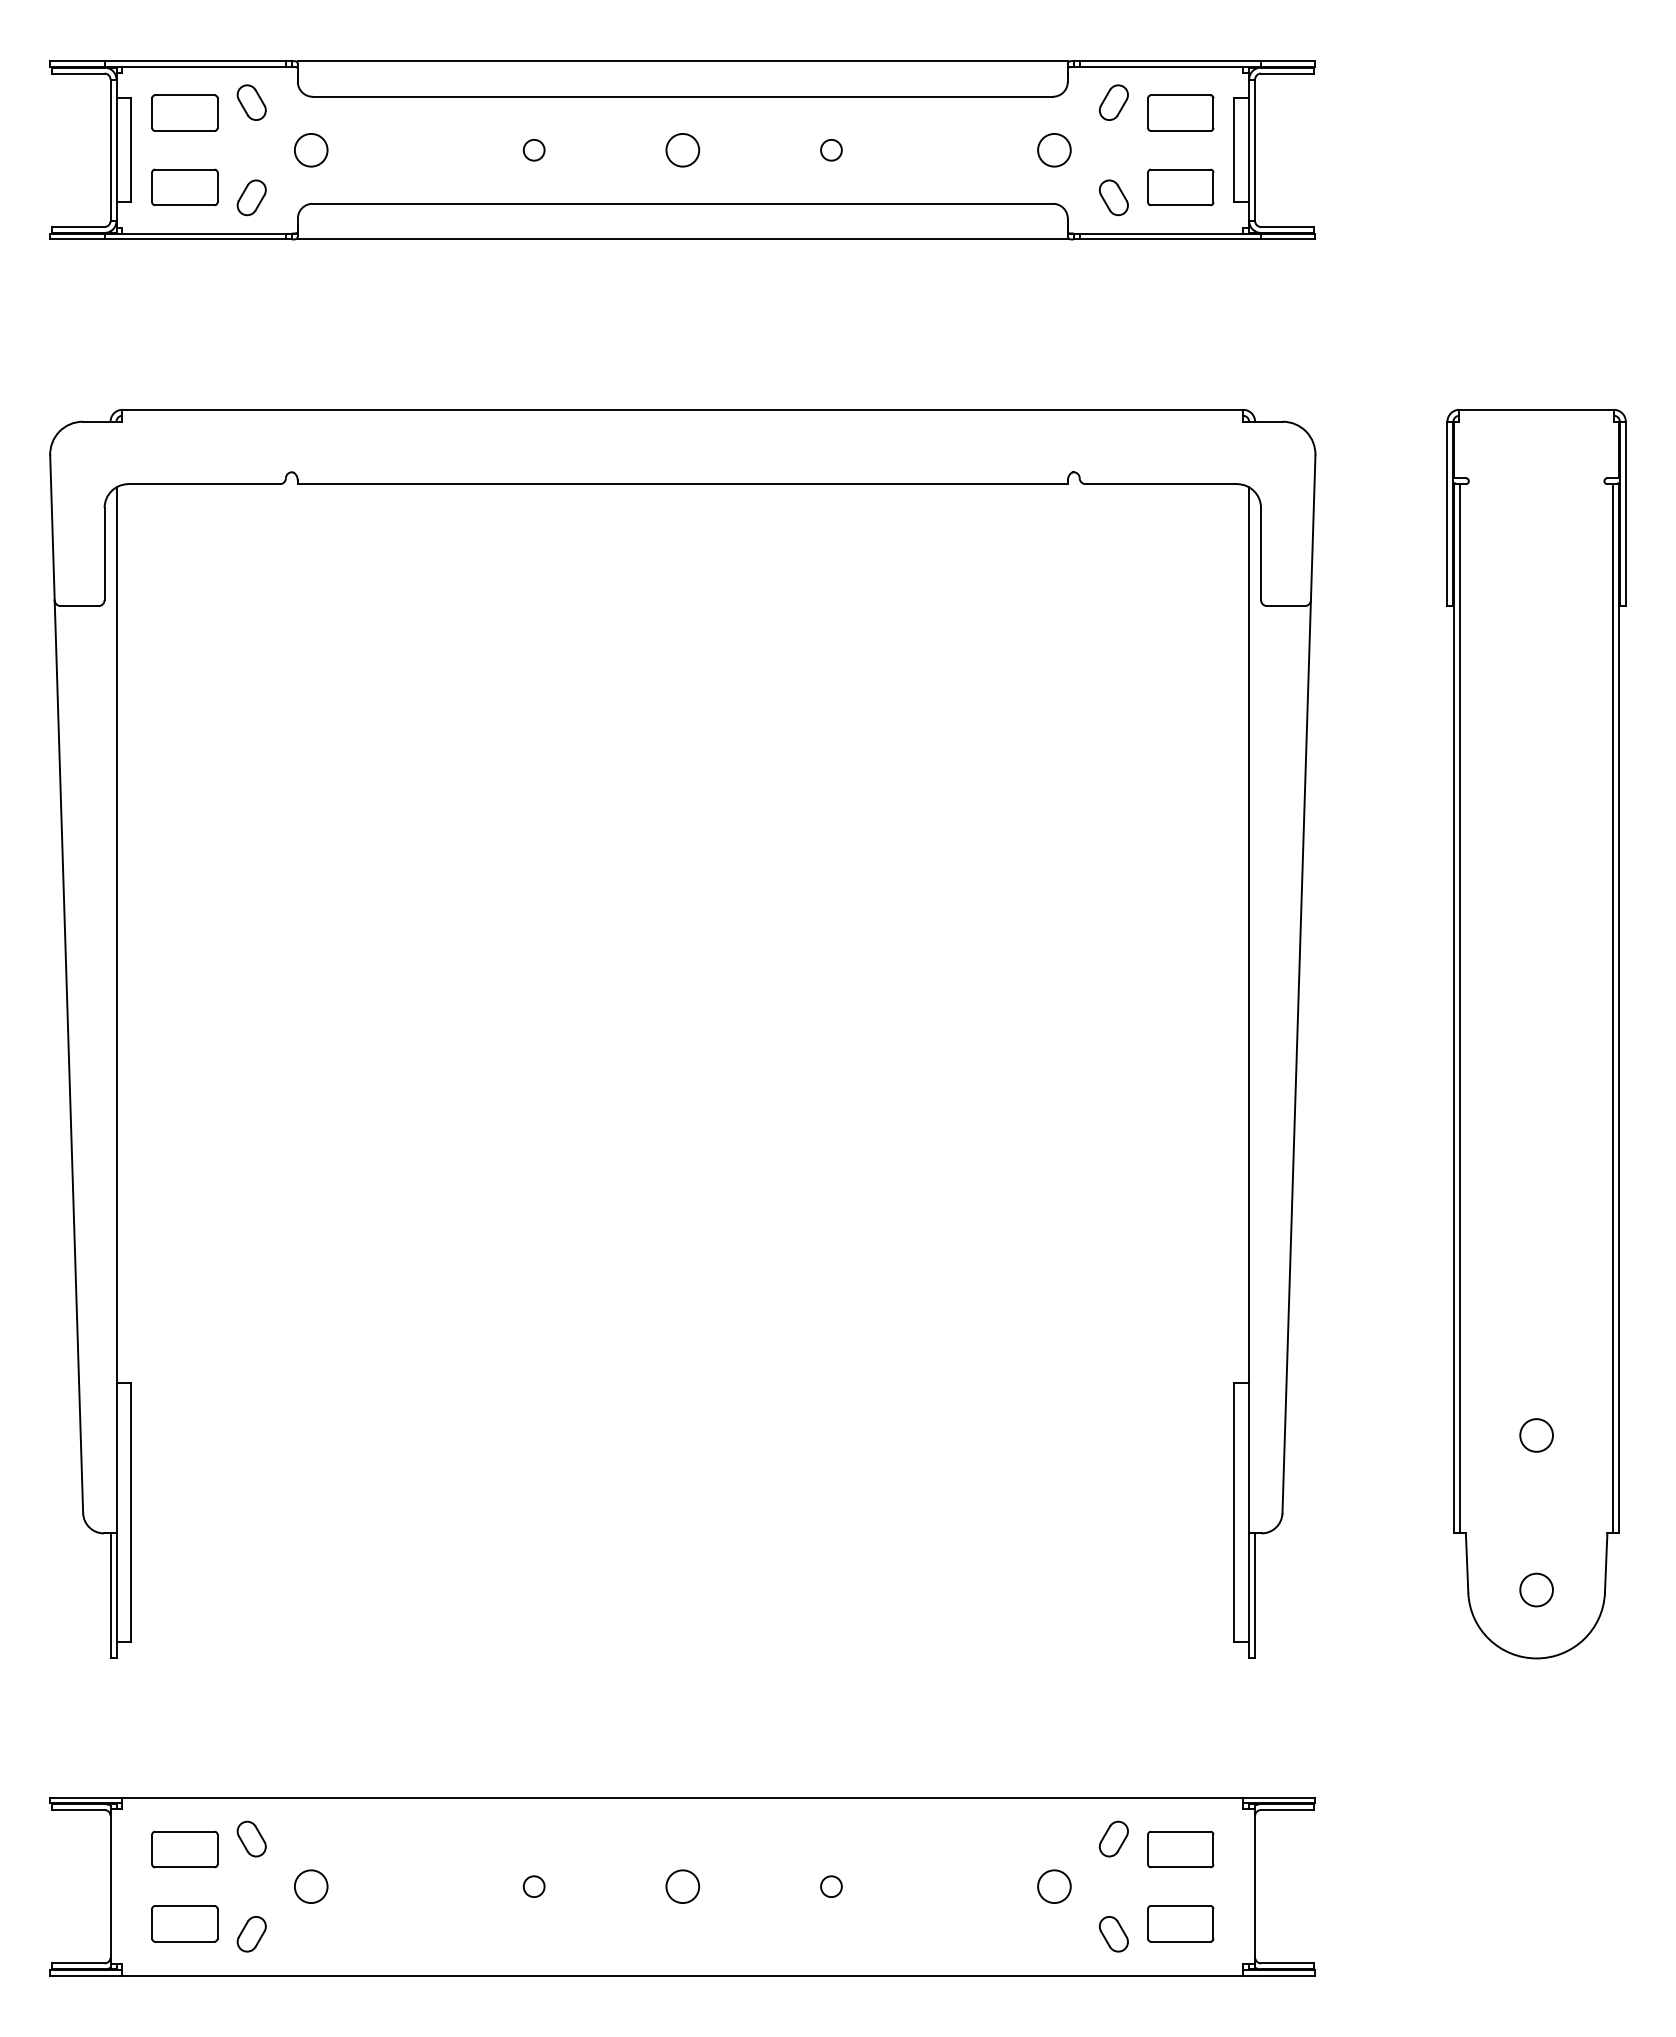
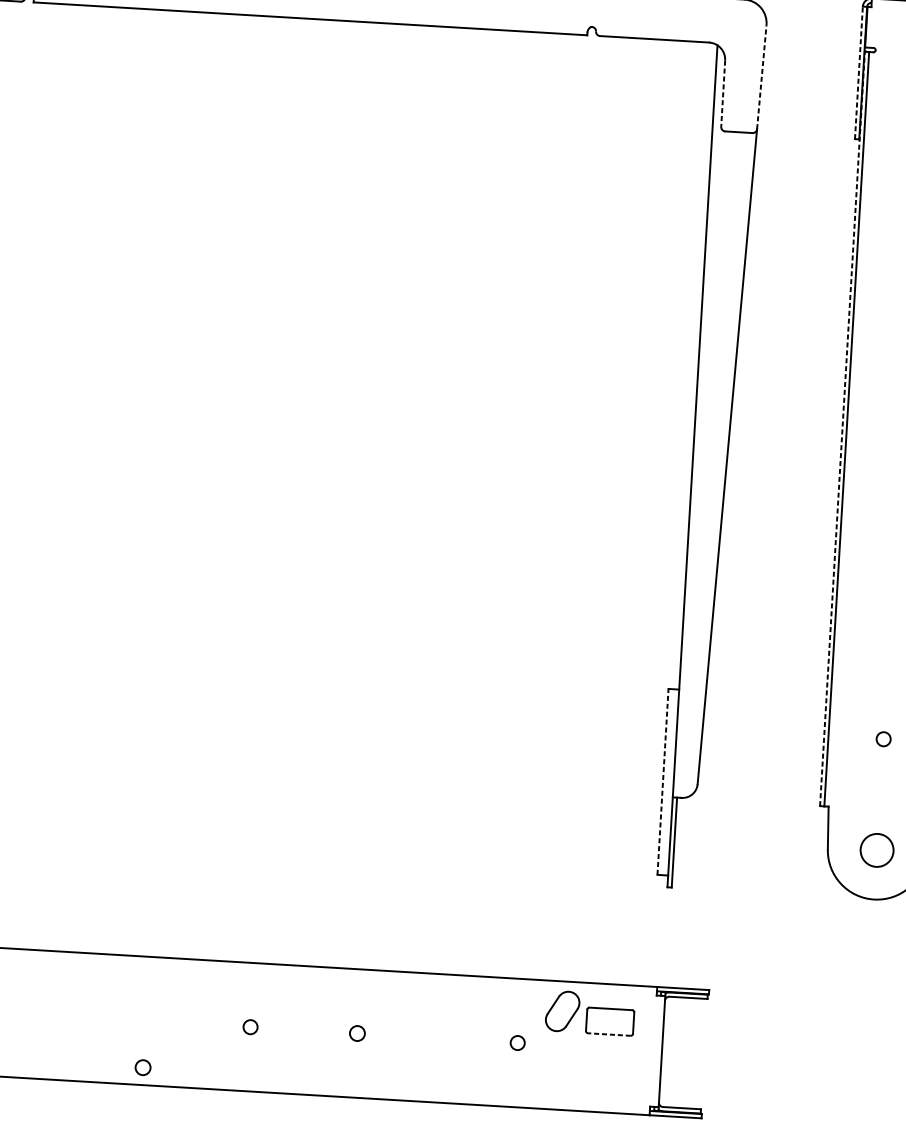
line: (1447, 513) -> (858, 72), solid -> dashed
line: (1313, 527) -> (762, 76), solid -> dashed
line: (1261, 554) -> (723, 94), solid -> dashed
line: (1453, 1008) -> (842, 428), solid -> dashed
circle: (1536, 1435) -> (883, 739), size x0.6
line: (1234, 1512) -> (663, 781), solid -> dashed
circle: (1536, 1589) -> (876, 849), size x1.4
part: (1113, 1838) -> (562, 1010), size x1.6
line: (1180, 1867) -> (609, 1034), solid -> dashed
circle: (533, 1886) -> (142, 1067), moved
circle: (682, 1886) -> (250, 1027), size x0.6
circle: (1054, 1886) -> (517, 1042), size x0.6
part: (1180, 1923) -> (606, 1074), removed
part: (1113, 1934) -> (558, 1079), removed

